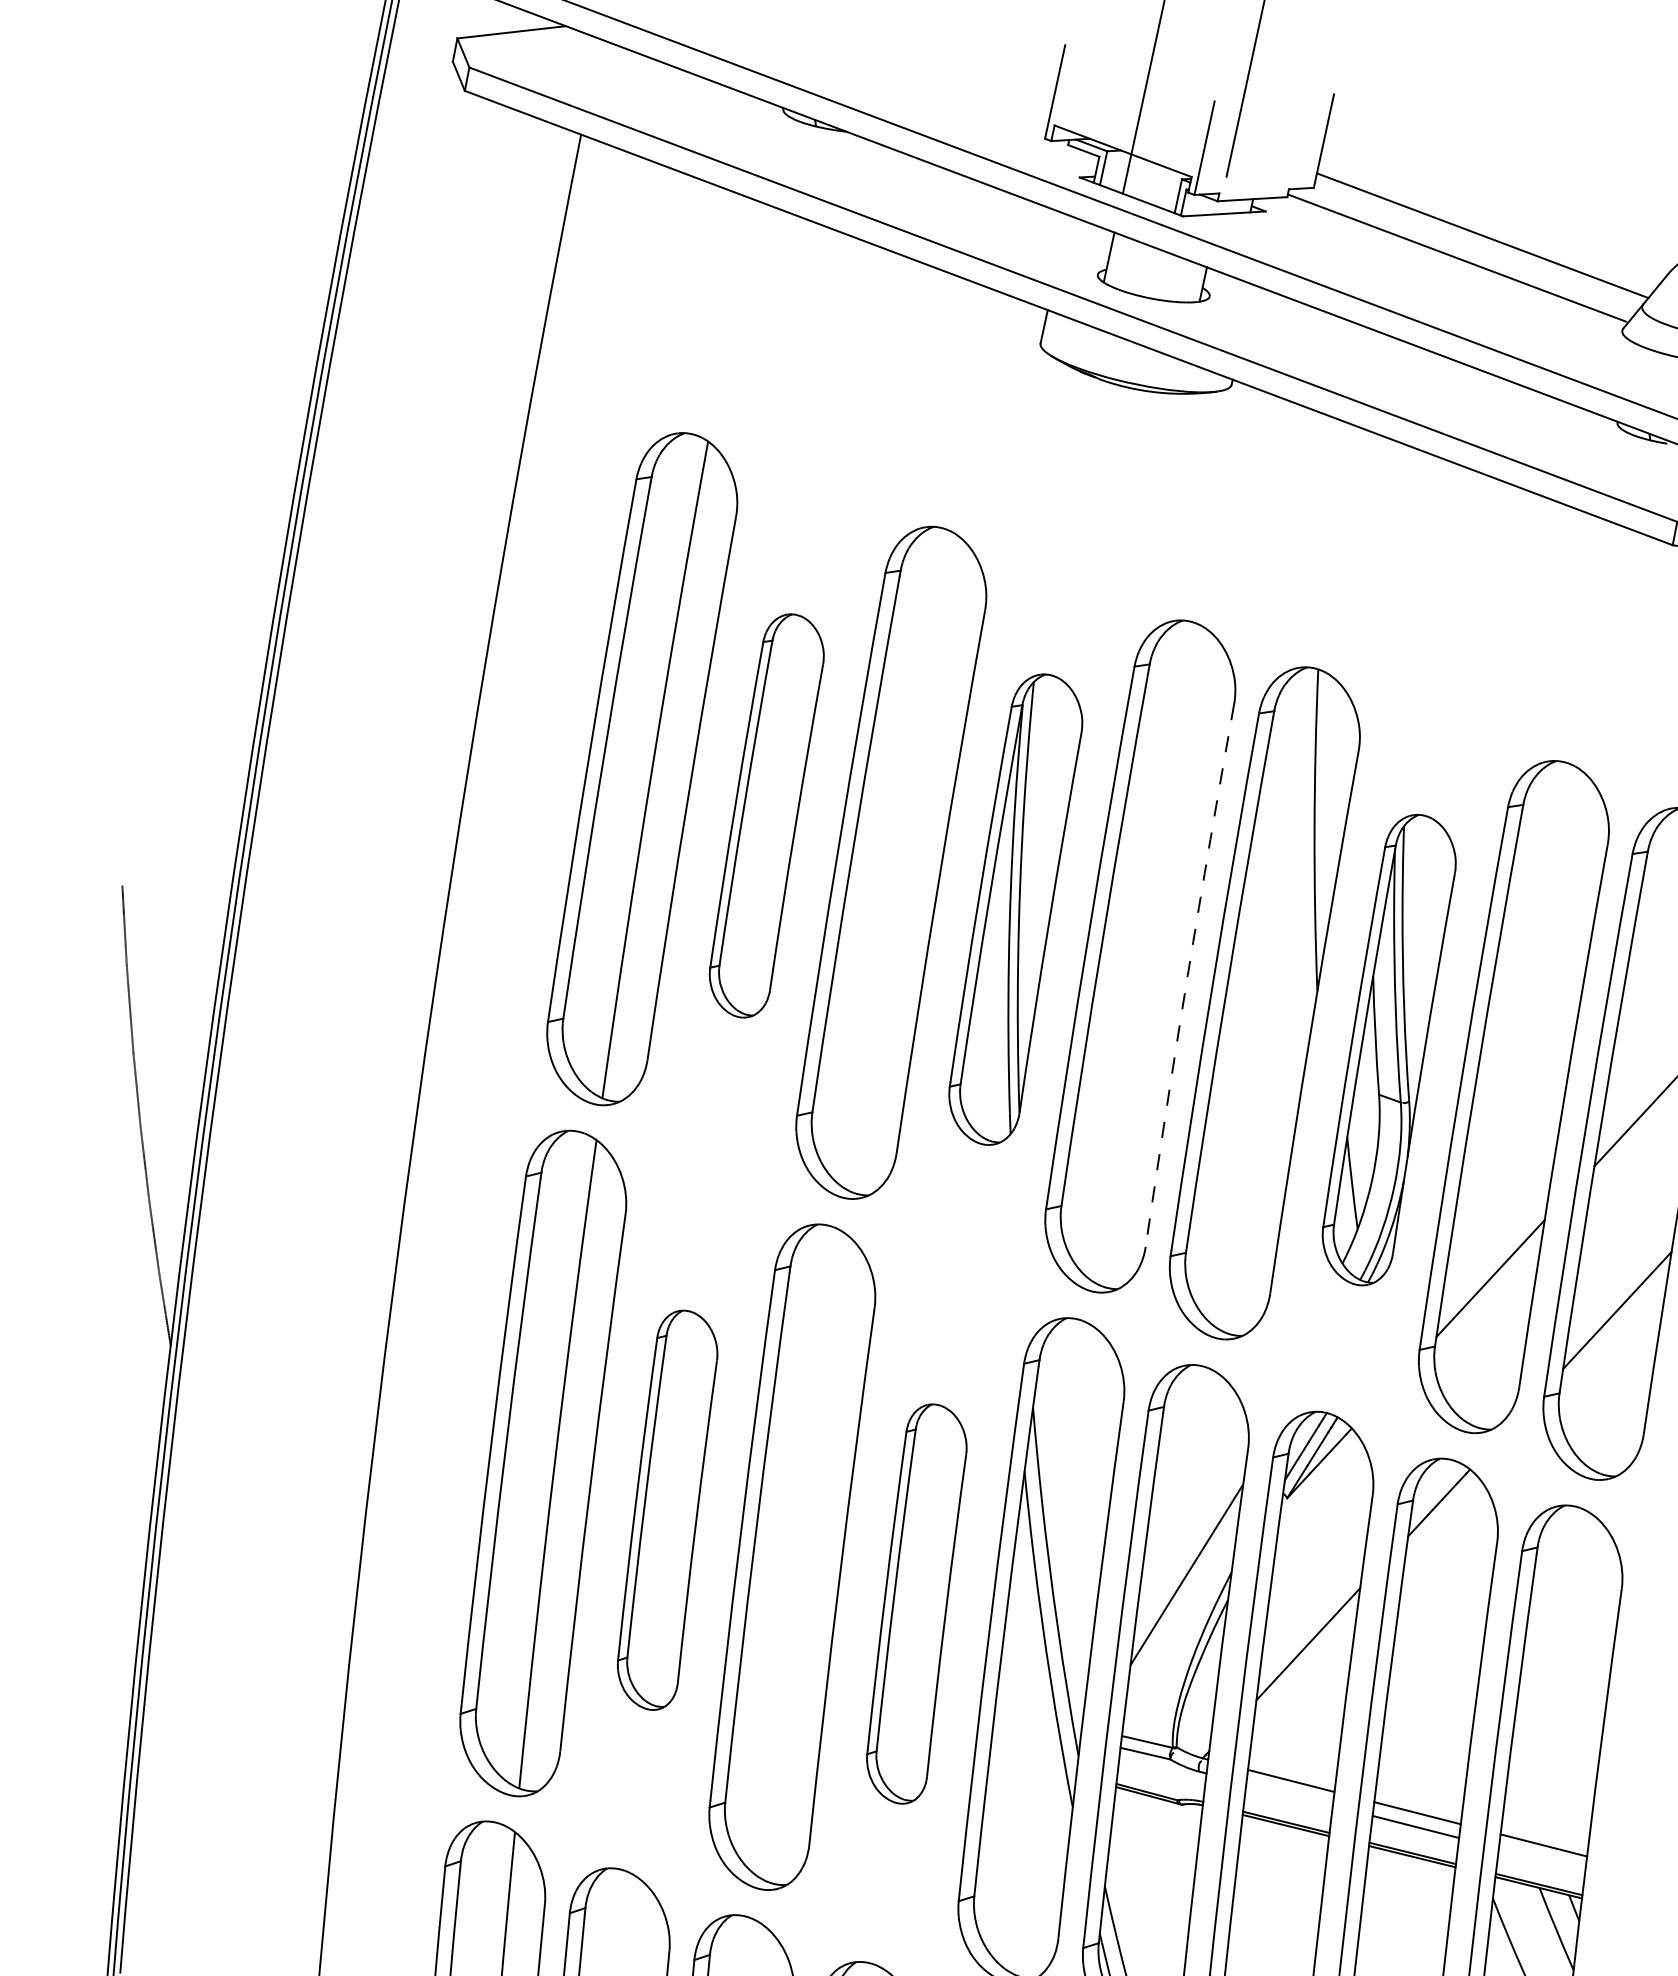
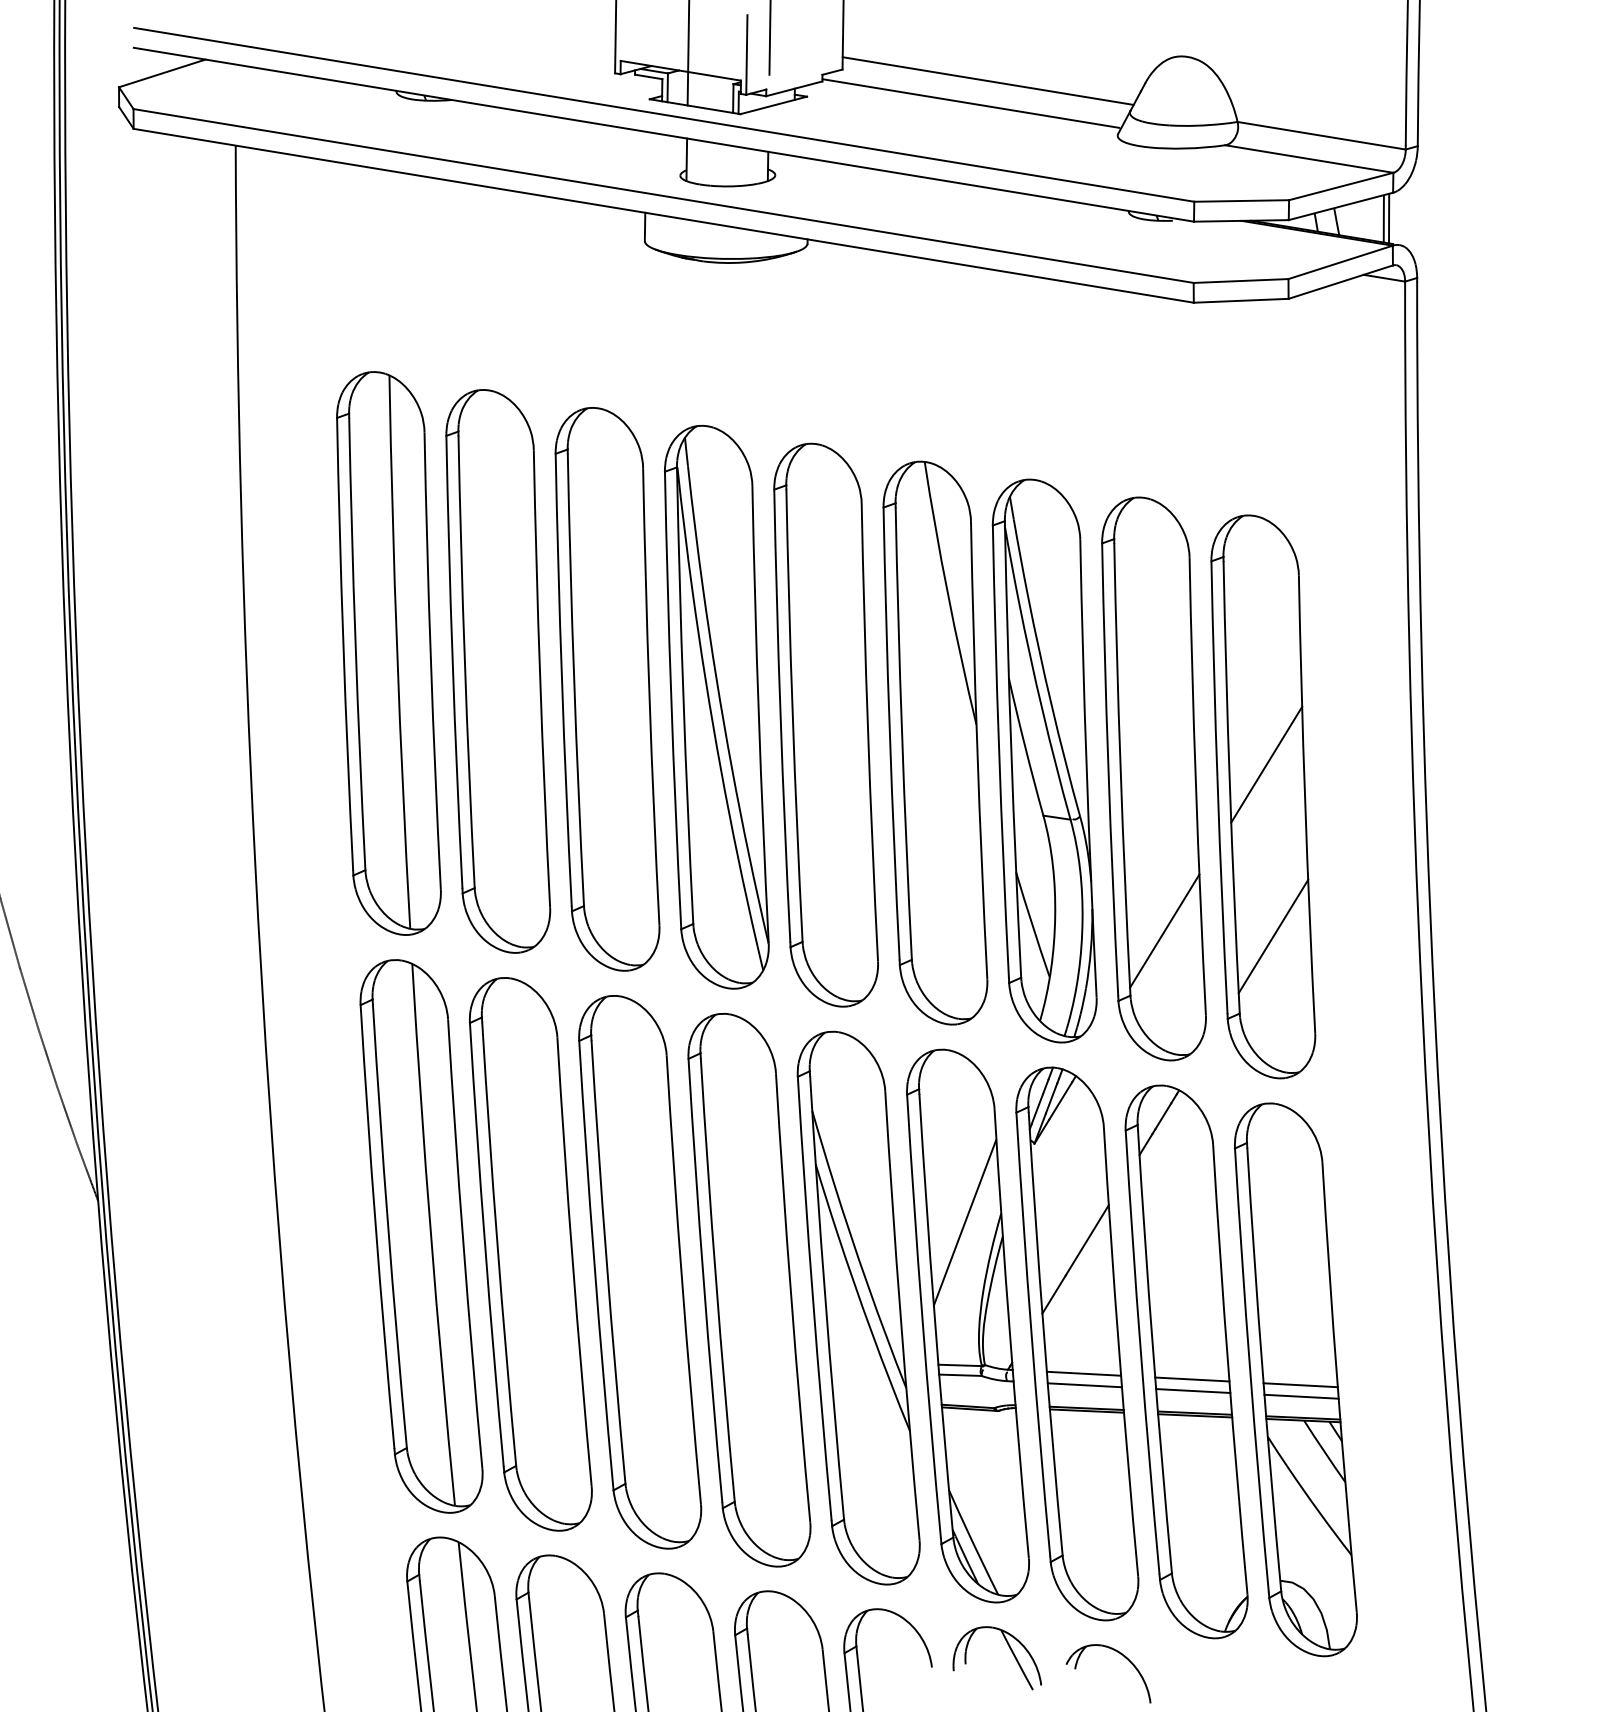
part: (766, 815) -> (498, 671), size x1.67
part: (1015, 909) -> (716, 707), size x1.43
arc: (1188, 974) -> (868, 732), dashed -> solid
part: (1389, 1049) -> (1044, 760), size x1.43
part: (667, 1510) -> (530, 1254), size x1.67
part: (916, 1604) -> (749, 1290), size x1.67
line: (1289, 1794) -> (1084, 1385), added
line: (1542, 1858) -> (1301, 1396), added

